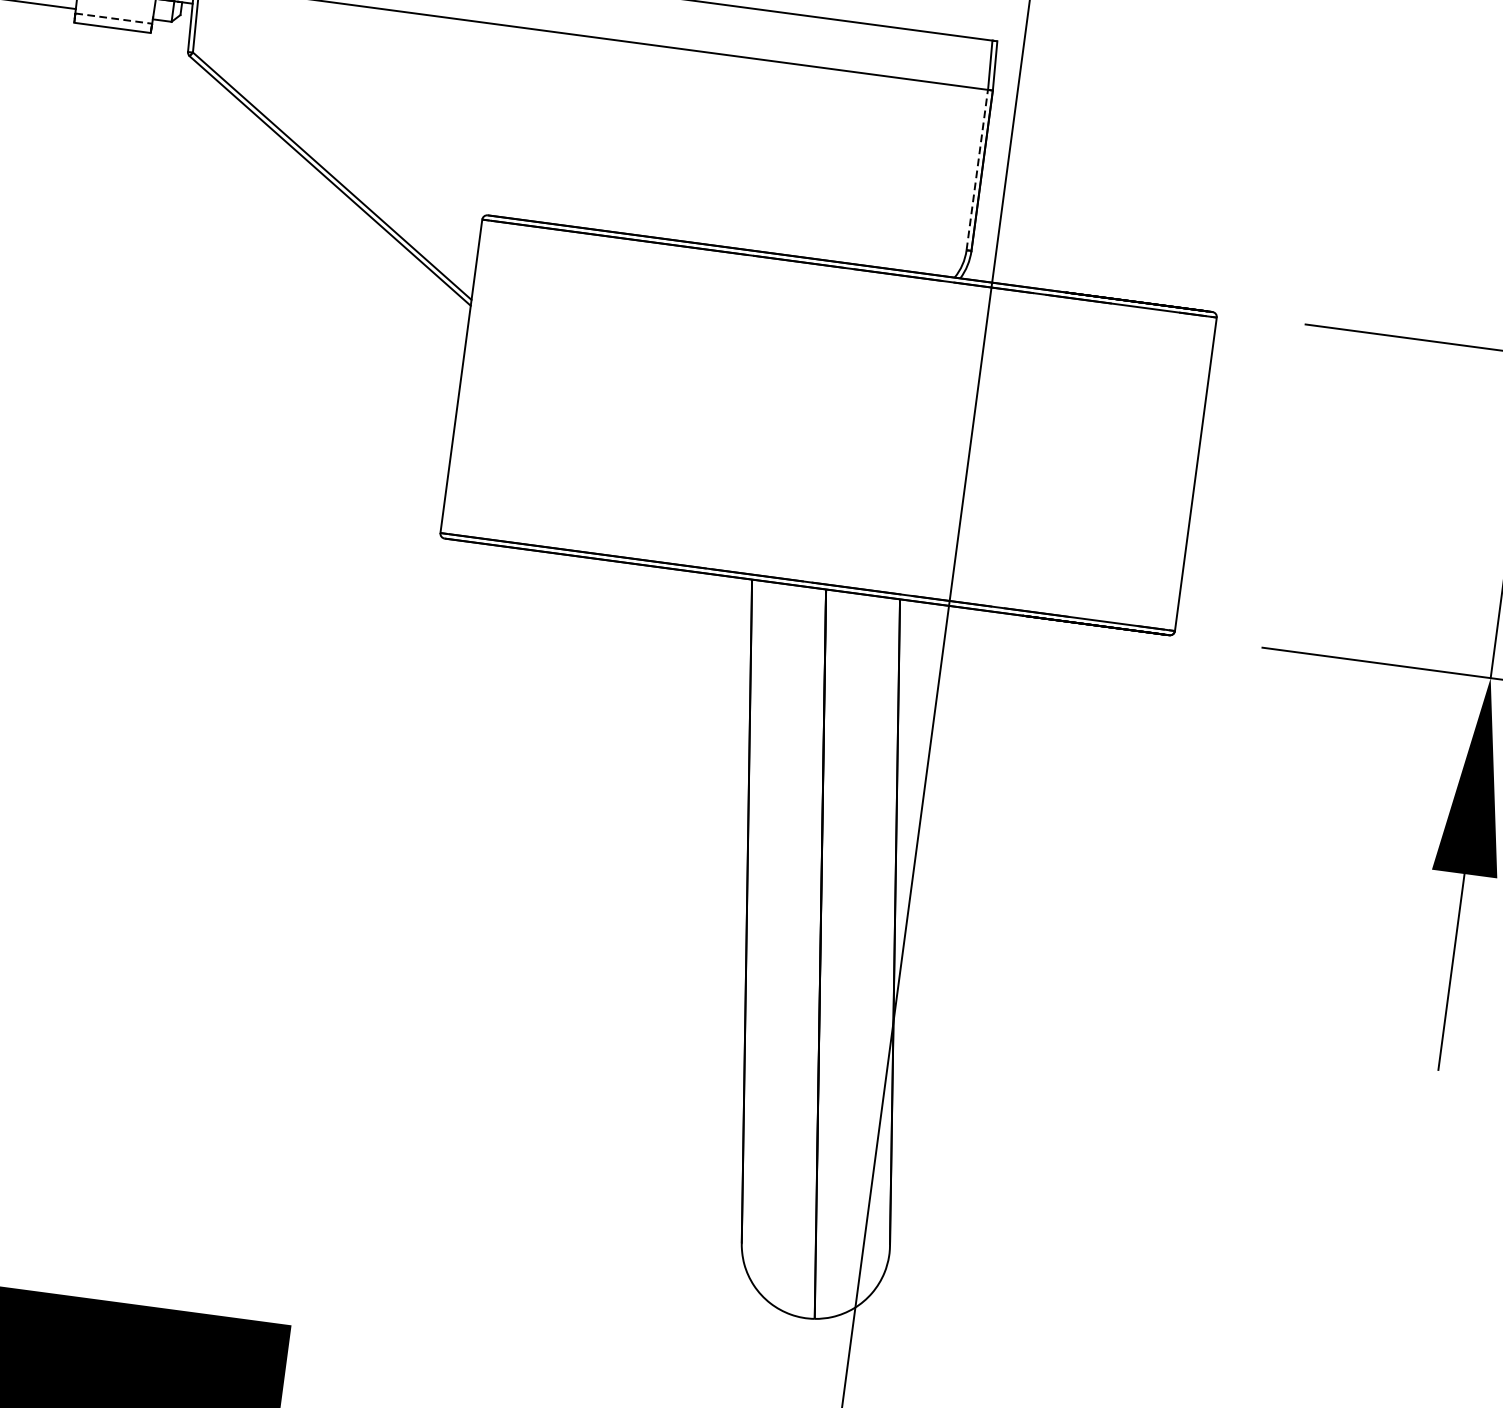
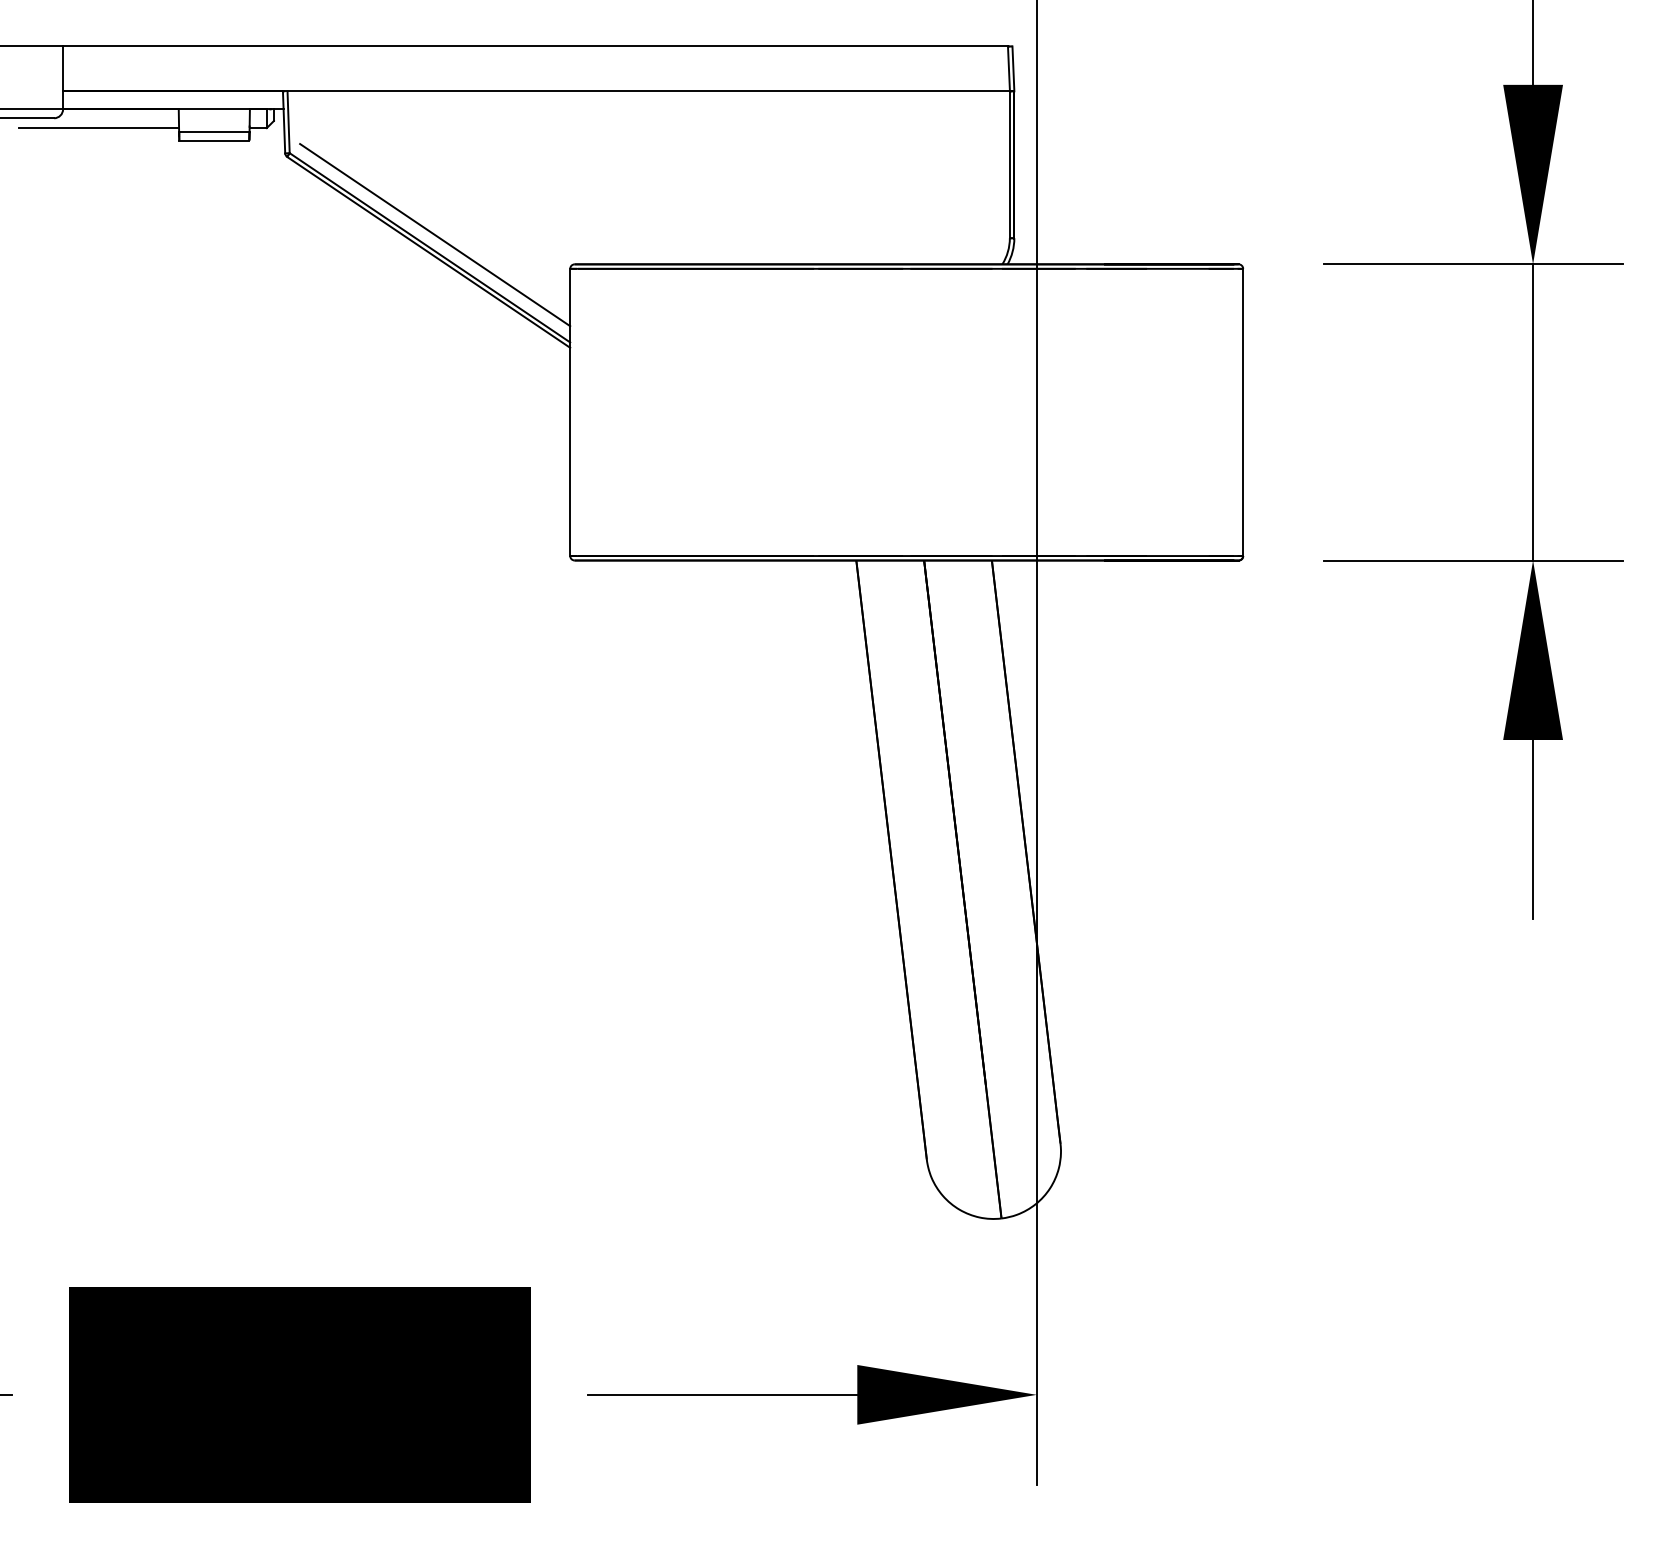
line: (113, 18) -> (214, 132), dashed -> solid
line: (340, 163) -> (435, 235), added
line: (976, 169) -> (1009, 164), dashed -> solid

